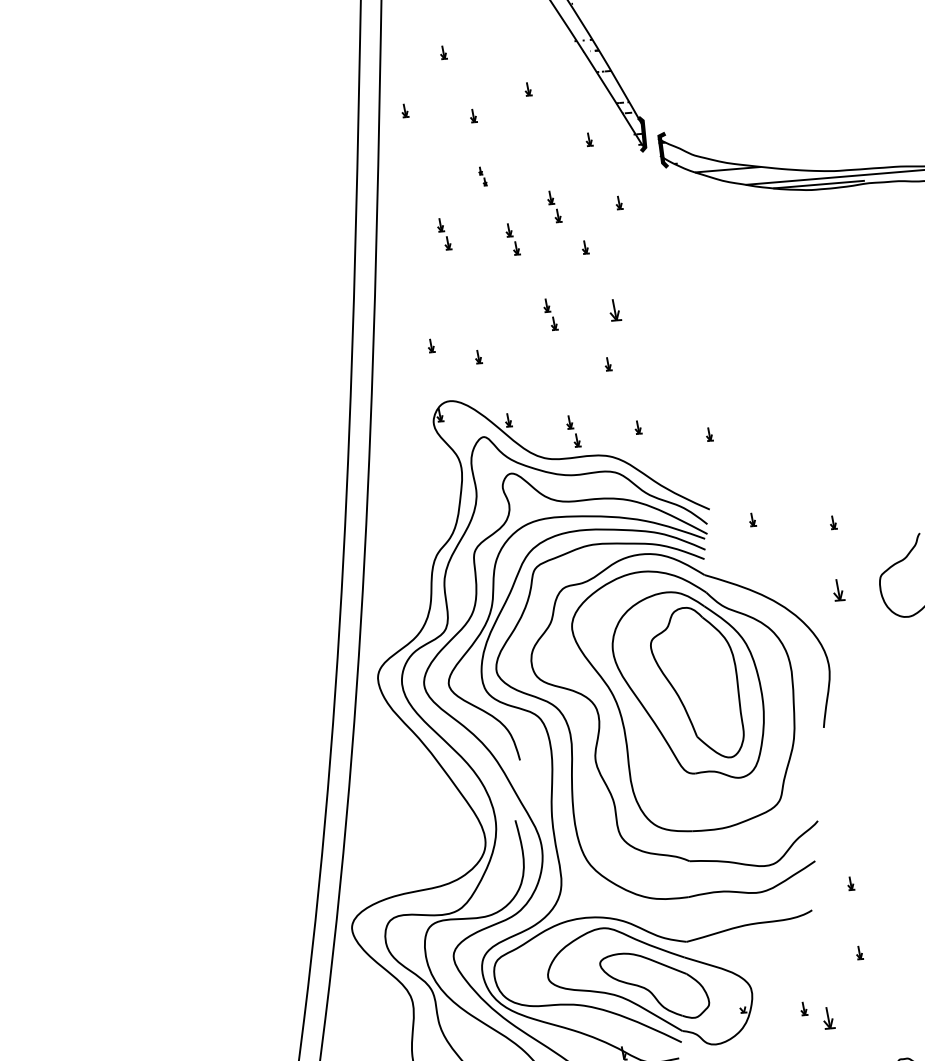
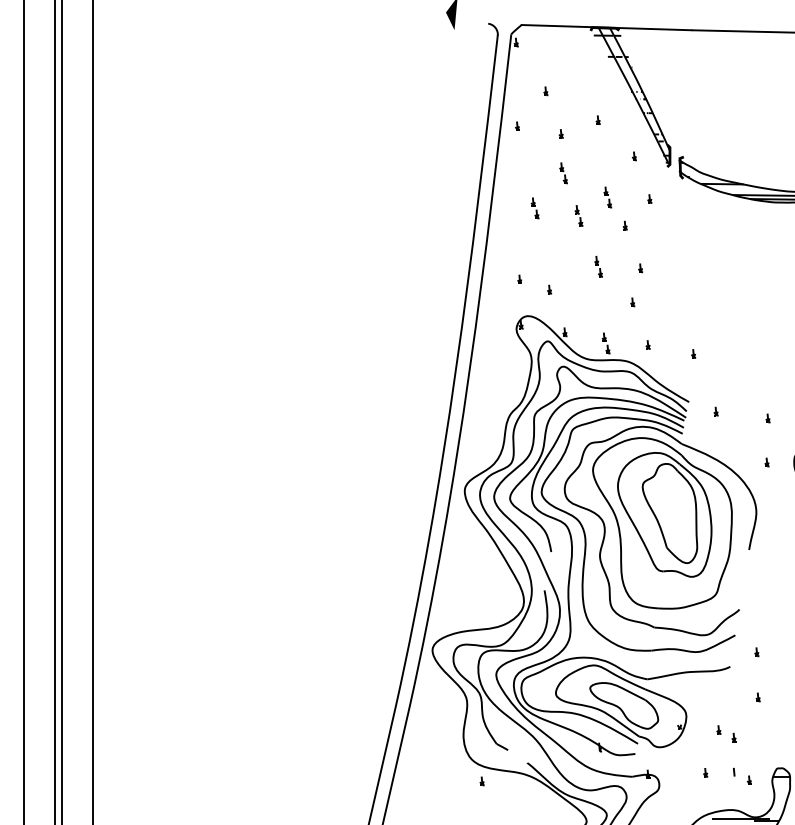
part: (482, 176) -> (563, 173), size x1.67
part: (615, 311) -> (640, 268), size x0.62
part: (837, 590) -> (766, 462), size x0.62
part: (827, 1018) -> (733, 737), size x0.62

